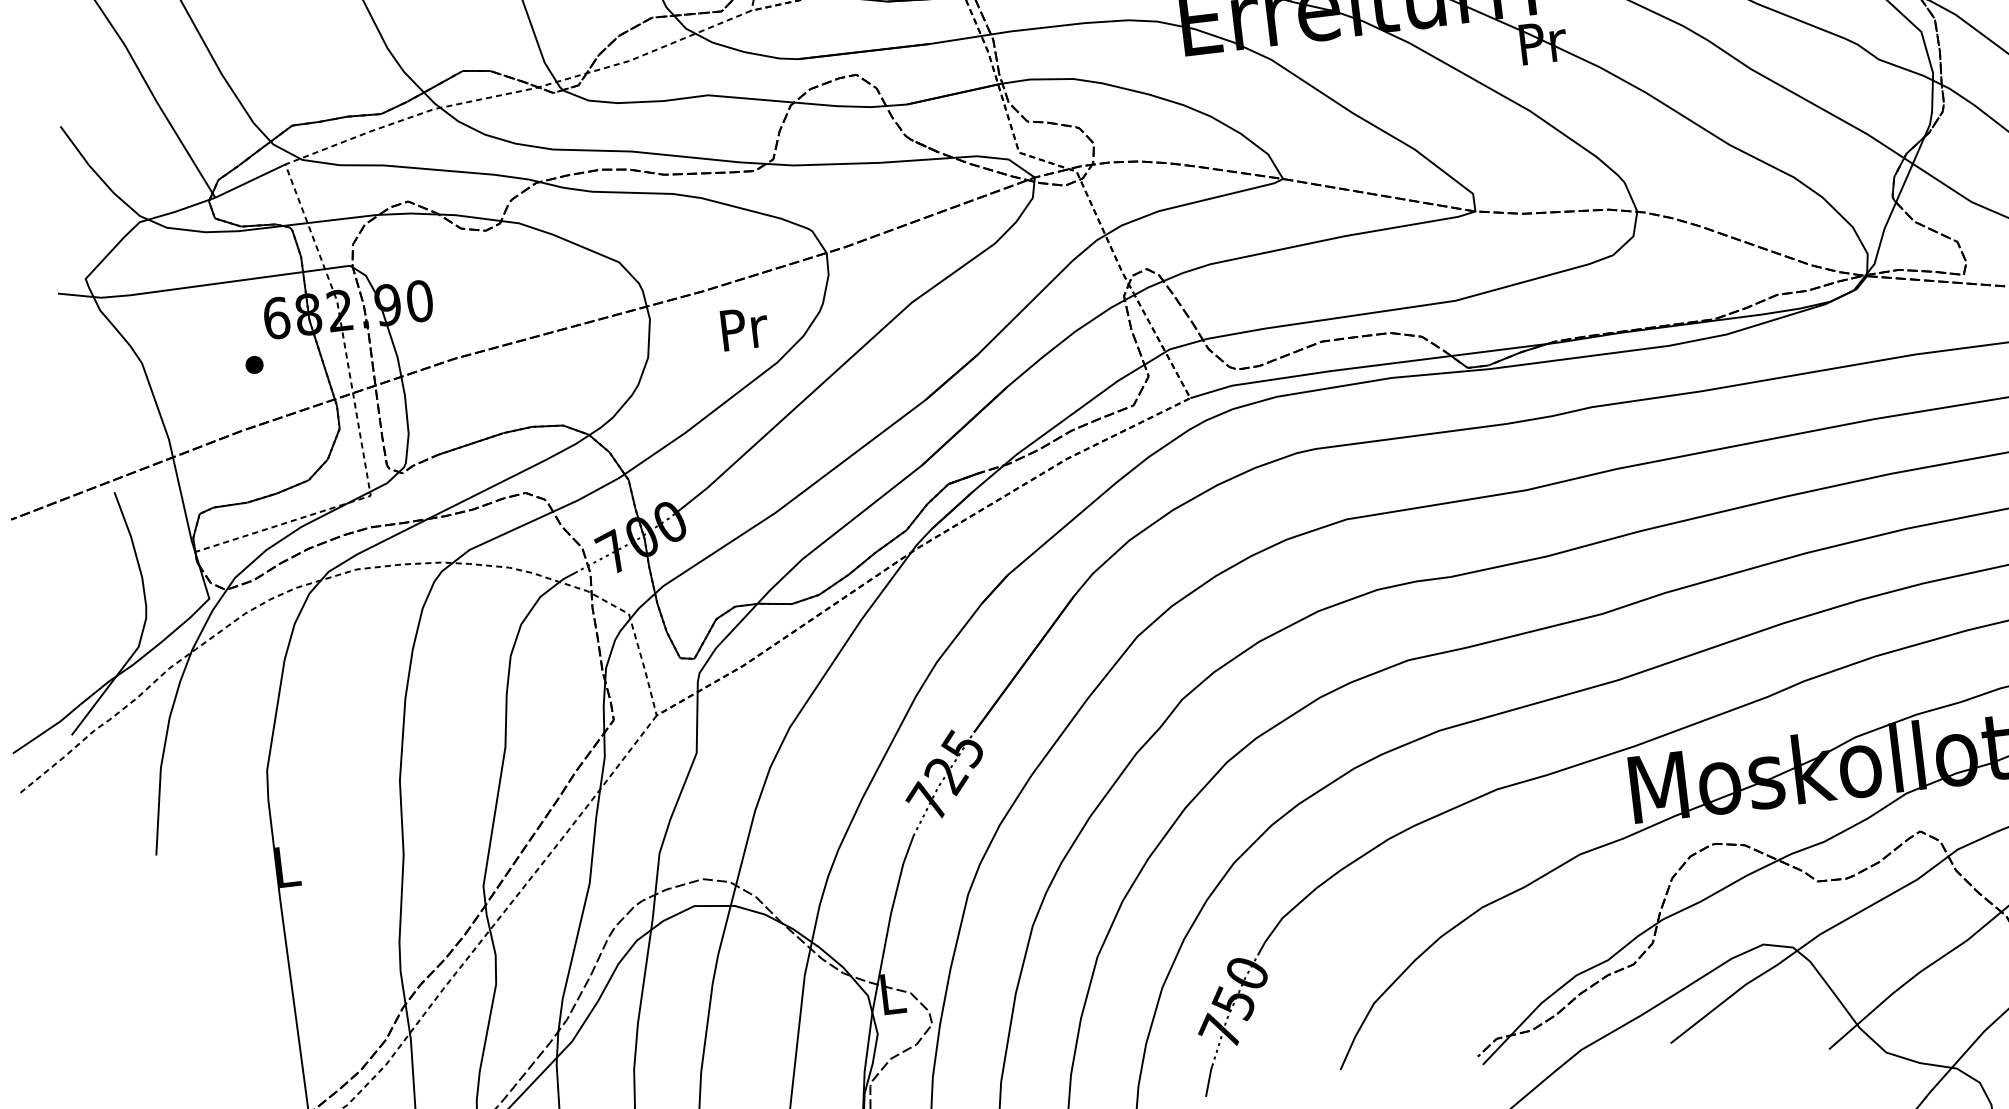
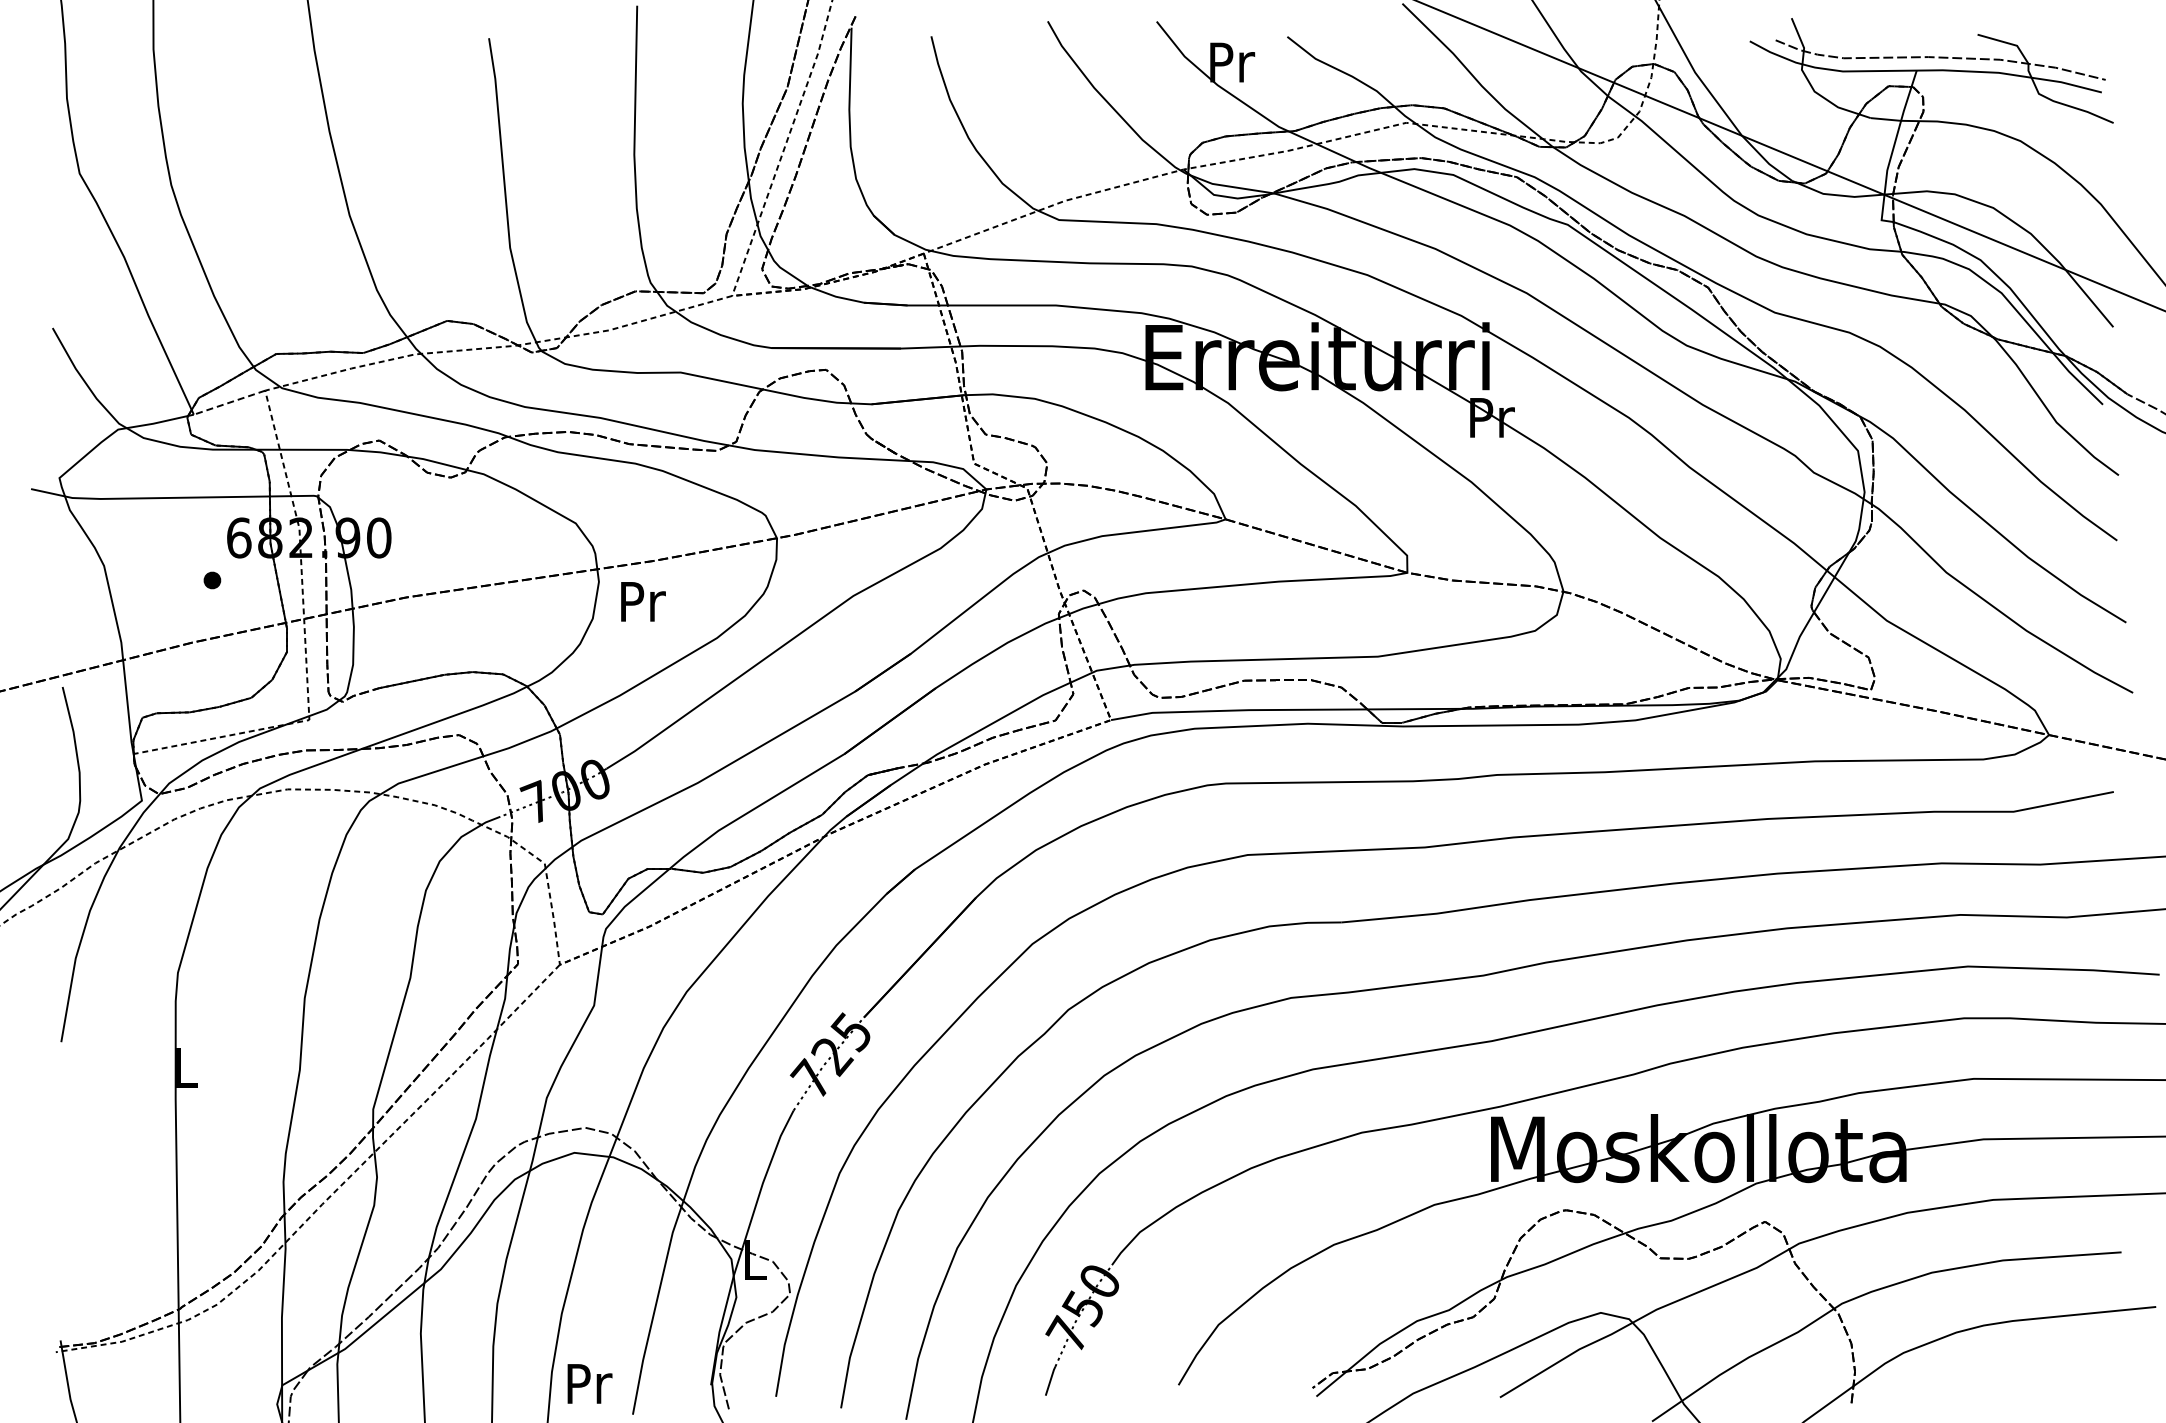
line: (250, 180) -> (229, 402), solid -> dashed
text: (744, 328) -> (643, 601), moved

